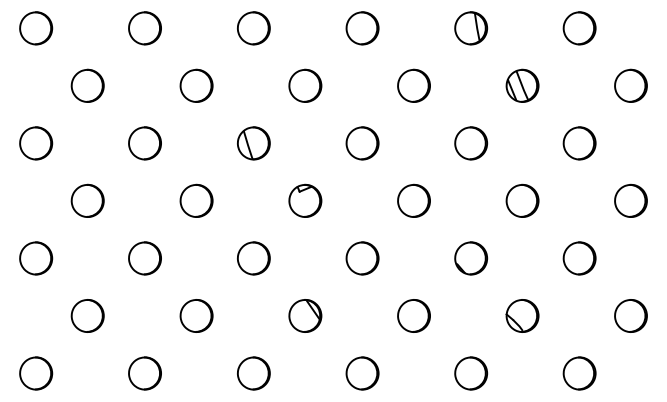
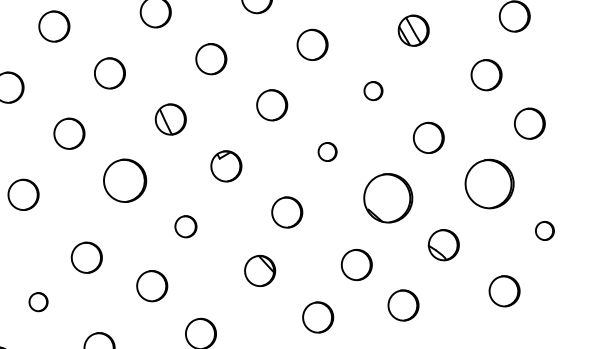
part: (471, 143) -> (373, 91), size x0.6
part: (579, 143) -> (486, 75), moved
part: (196, 200) -> (124, 180), size x1.4
part: (413, 200) -> (327, 151), size x0.6
part: (144, 258) -> (86, 257), moved
part: (253, 258) -> (185, 226), size x0.7
part: (471, 258) -> (388, 198), size x1.6
part: (579, 258) -> (489, 184), size x1.6
part: (87, 315) -> (38, 301), size x0.6
part: (196, 315) -> (152, 285), moved
part: (305, 315) -> (260, 270), moved
part: (413, 315) -> (356, 264), moved
part: (630, 315) -> (544, 230), size x0.6
part: (362, 373) -> (318, 317), moved

